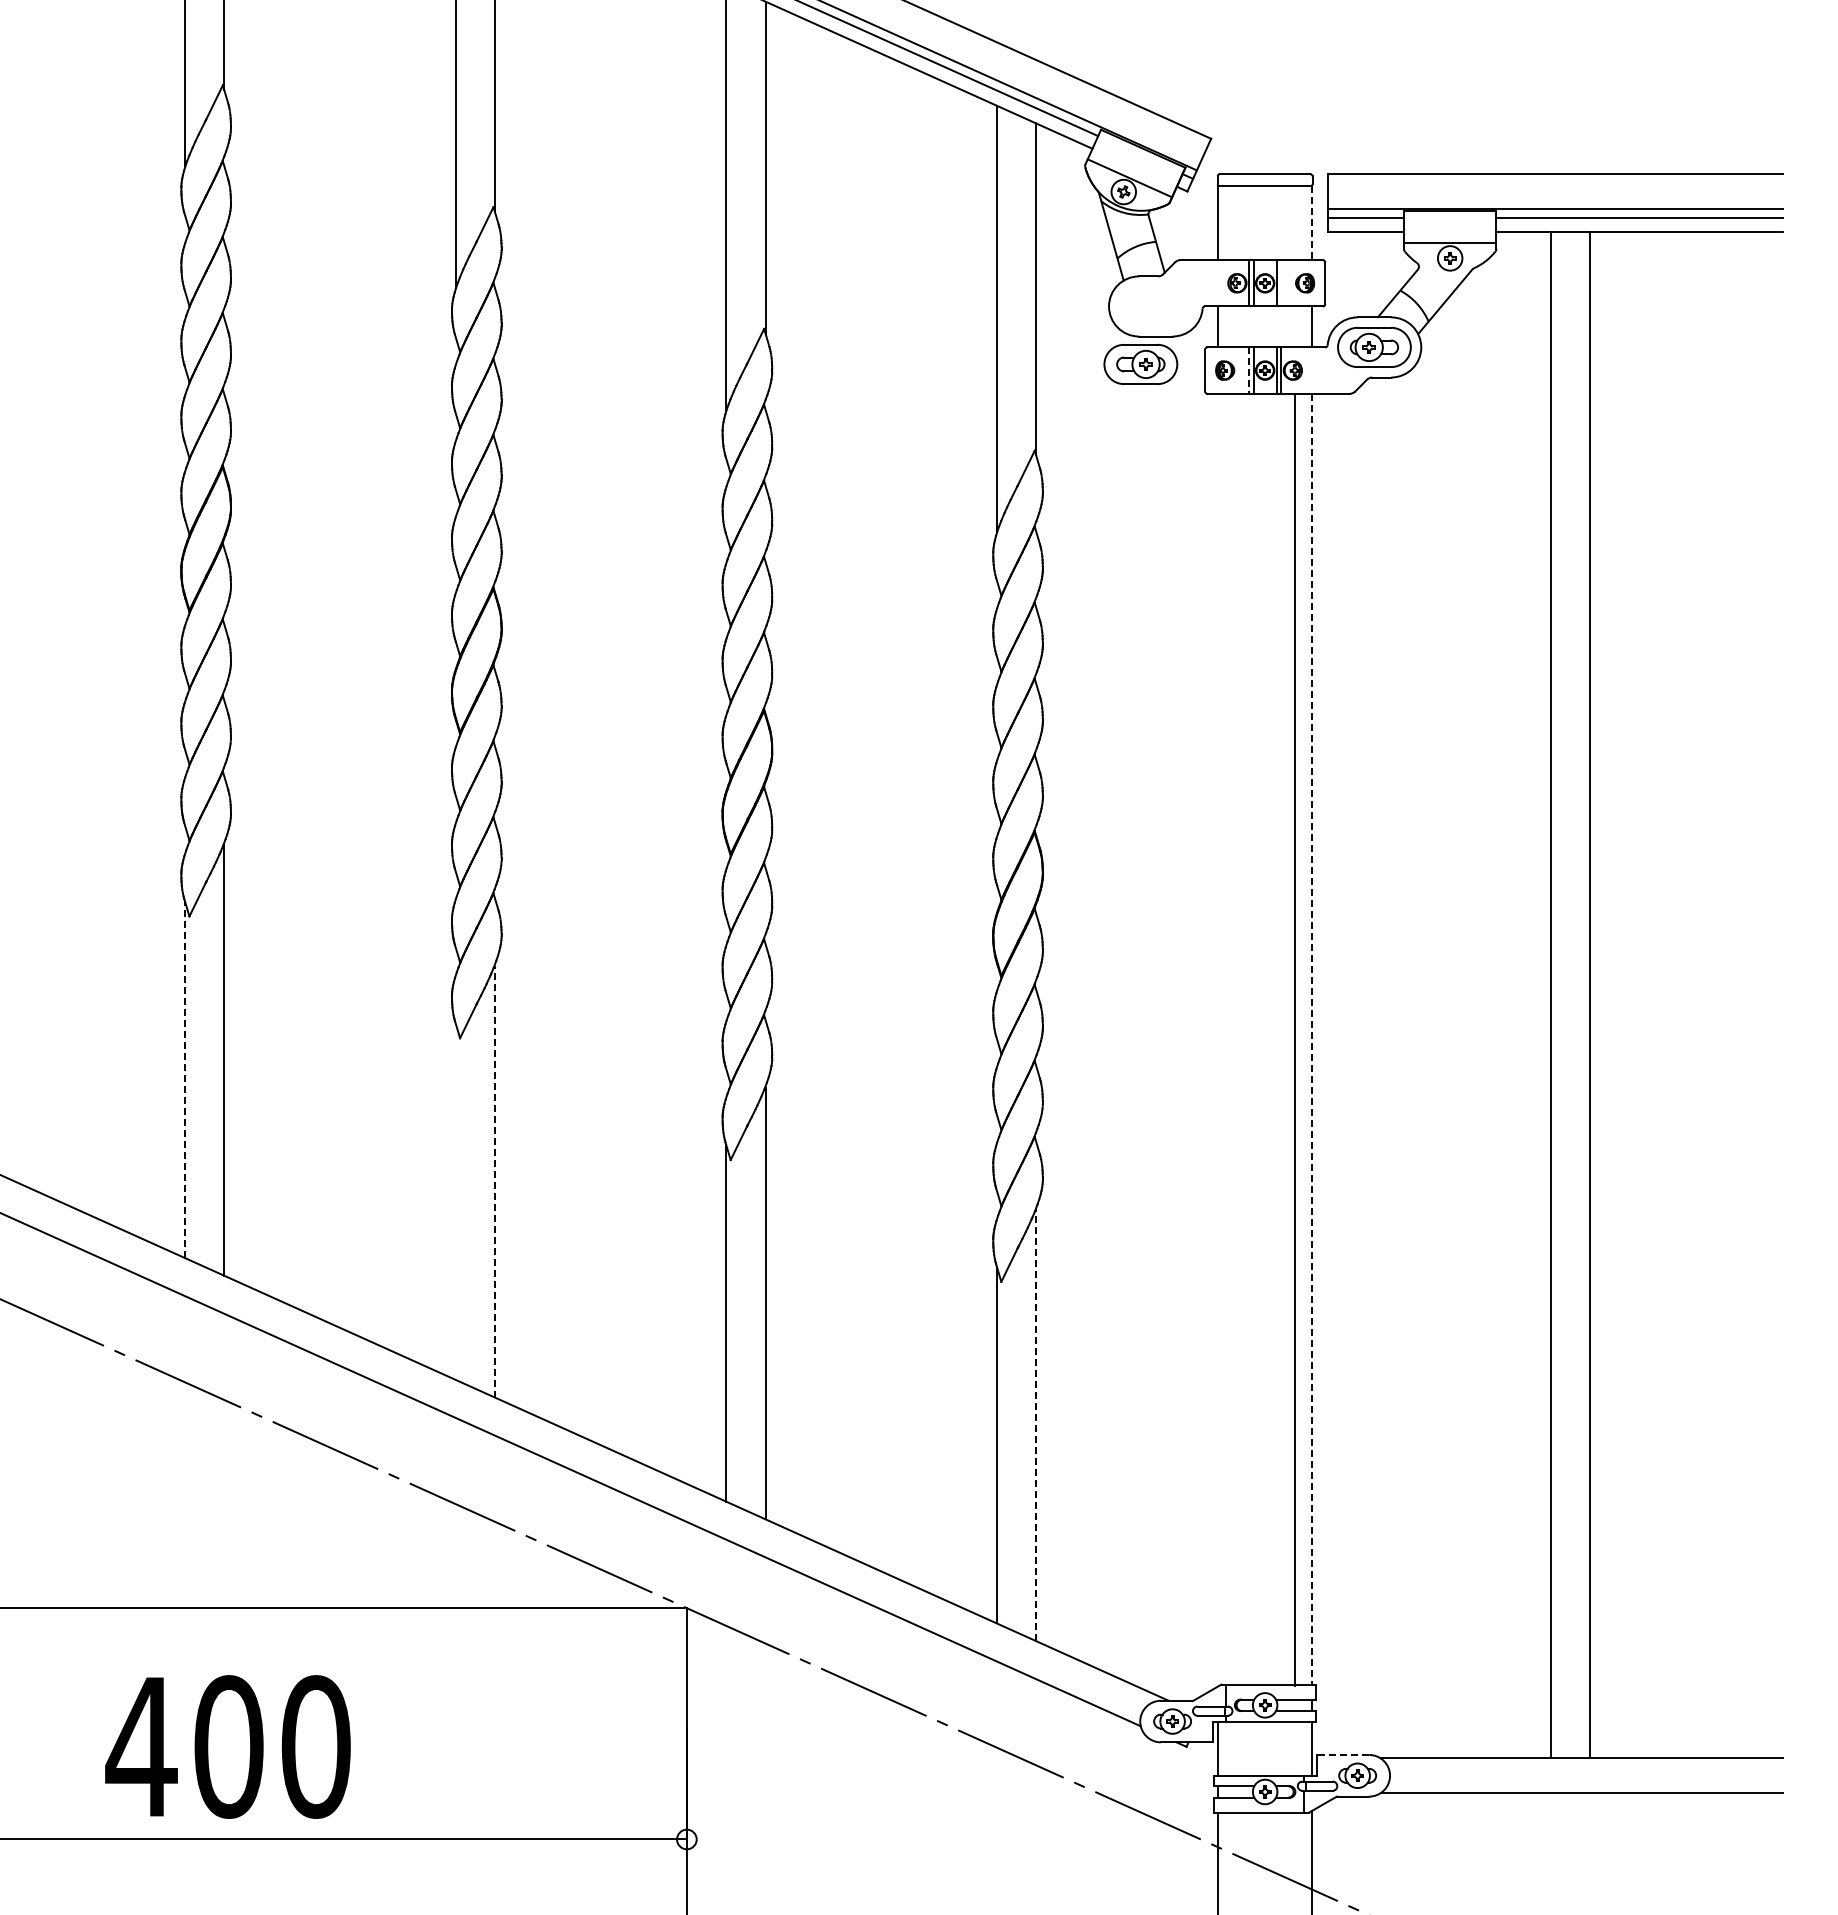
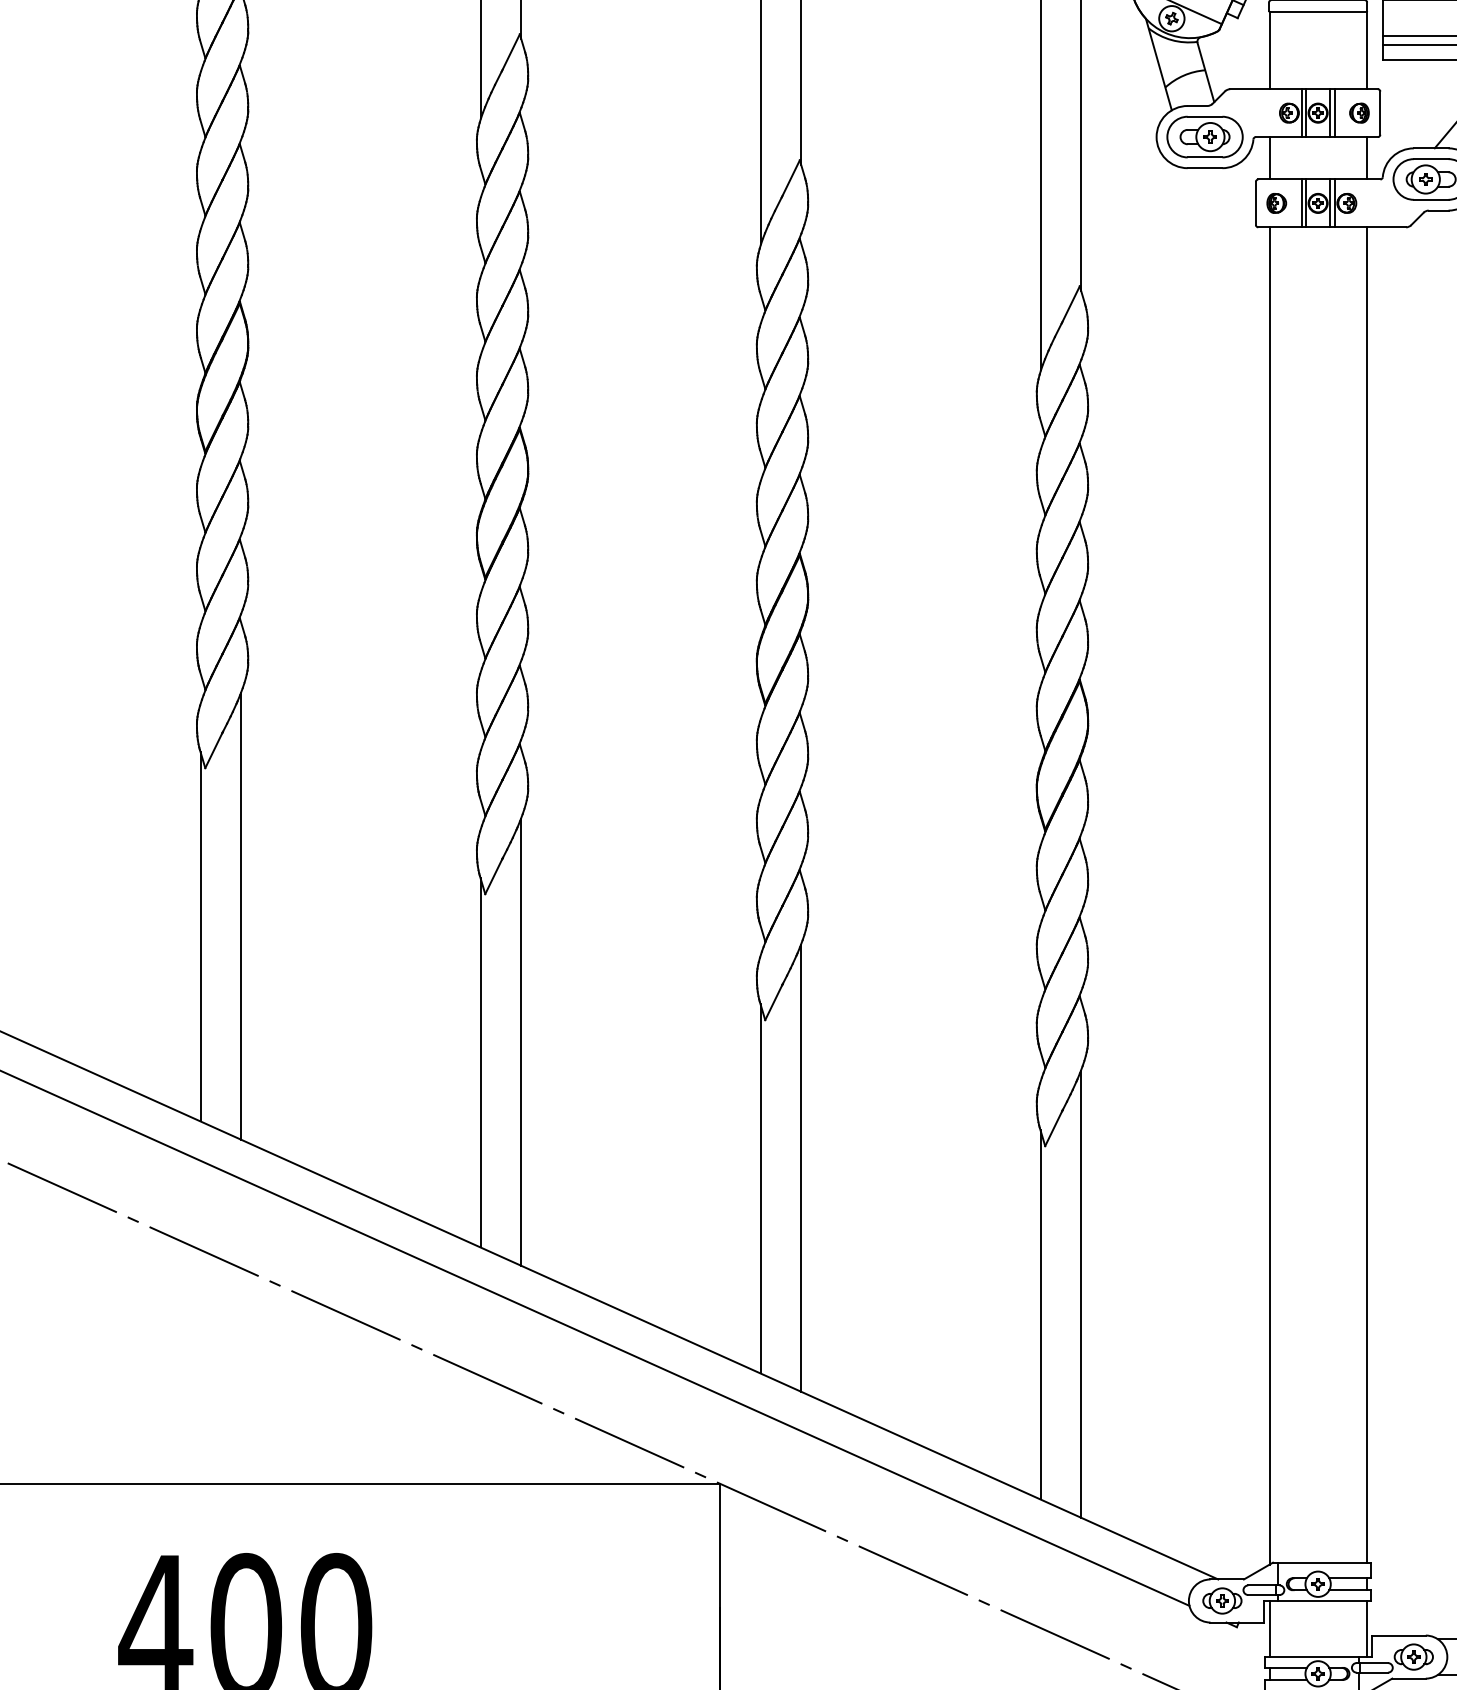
line: (1311, 223) -> (1366, 51), dashed -> solid
line: (1281, 283) -> (1335, 113), added
part: (1140, 363) -> (1204, 136), moved
line: (1249, 371) -> (1301, 204), dashed -> solid
line: (1295, 1039) -> (1269, 895), moved
line: (1311, 1039) -> (1366, 895), dashed -> solid
line: (184, 1079) -> (200, 936), dashed -> solid
line: (494, 1181) -> (520, 1042), dashed -> solid
line: (455, 1201) -> (480, 1063), added
line: (1036, 1425) -> (1081, 1294), dashed -> solid
line: (1342, 1754) -> (1398, 1635), dashed -> solid

